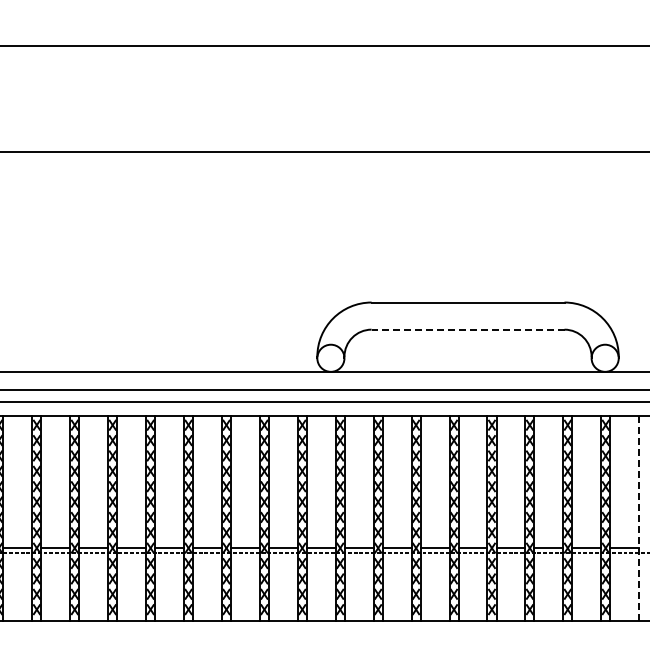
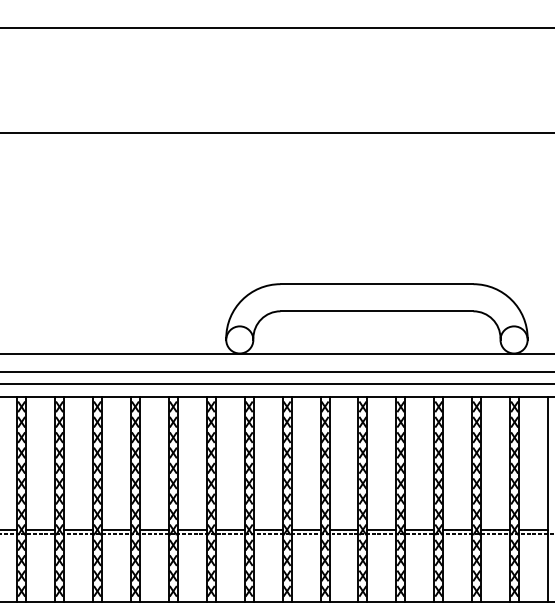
line: (467, 329) -> (376, 311), dashed -> solid
line: (639, 517) -> (548, 499), dashed -> solid

